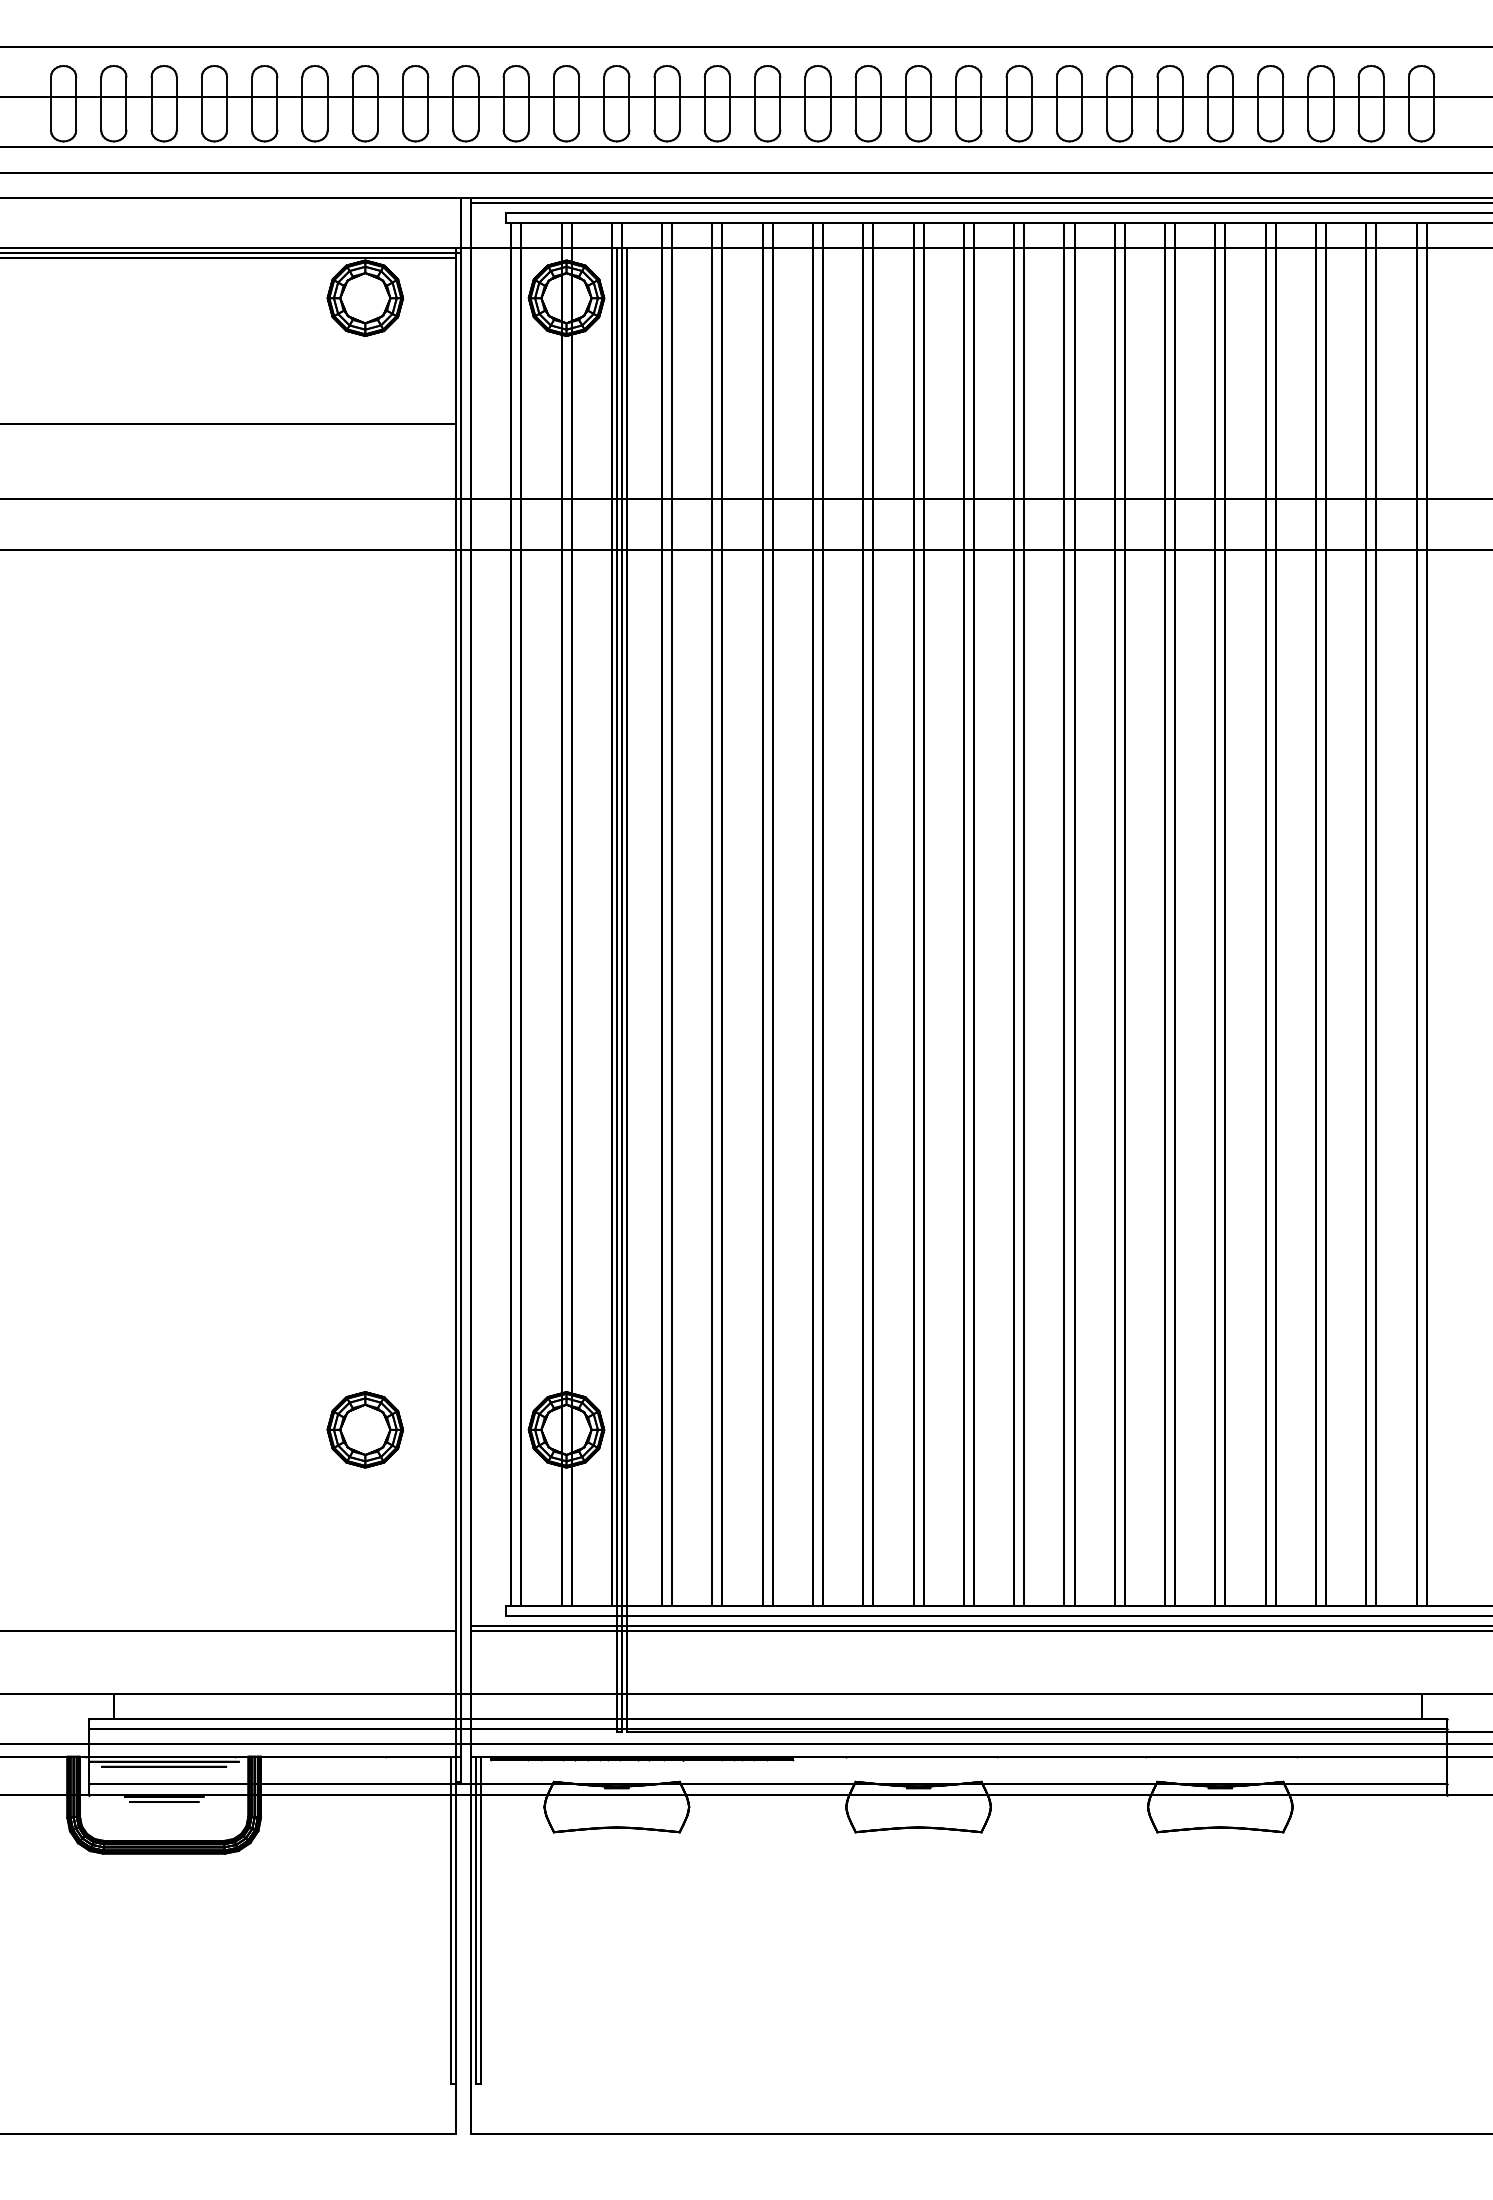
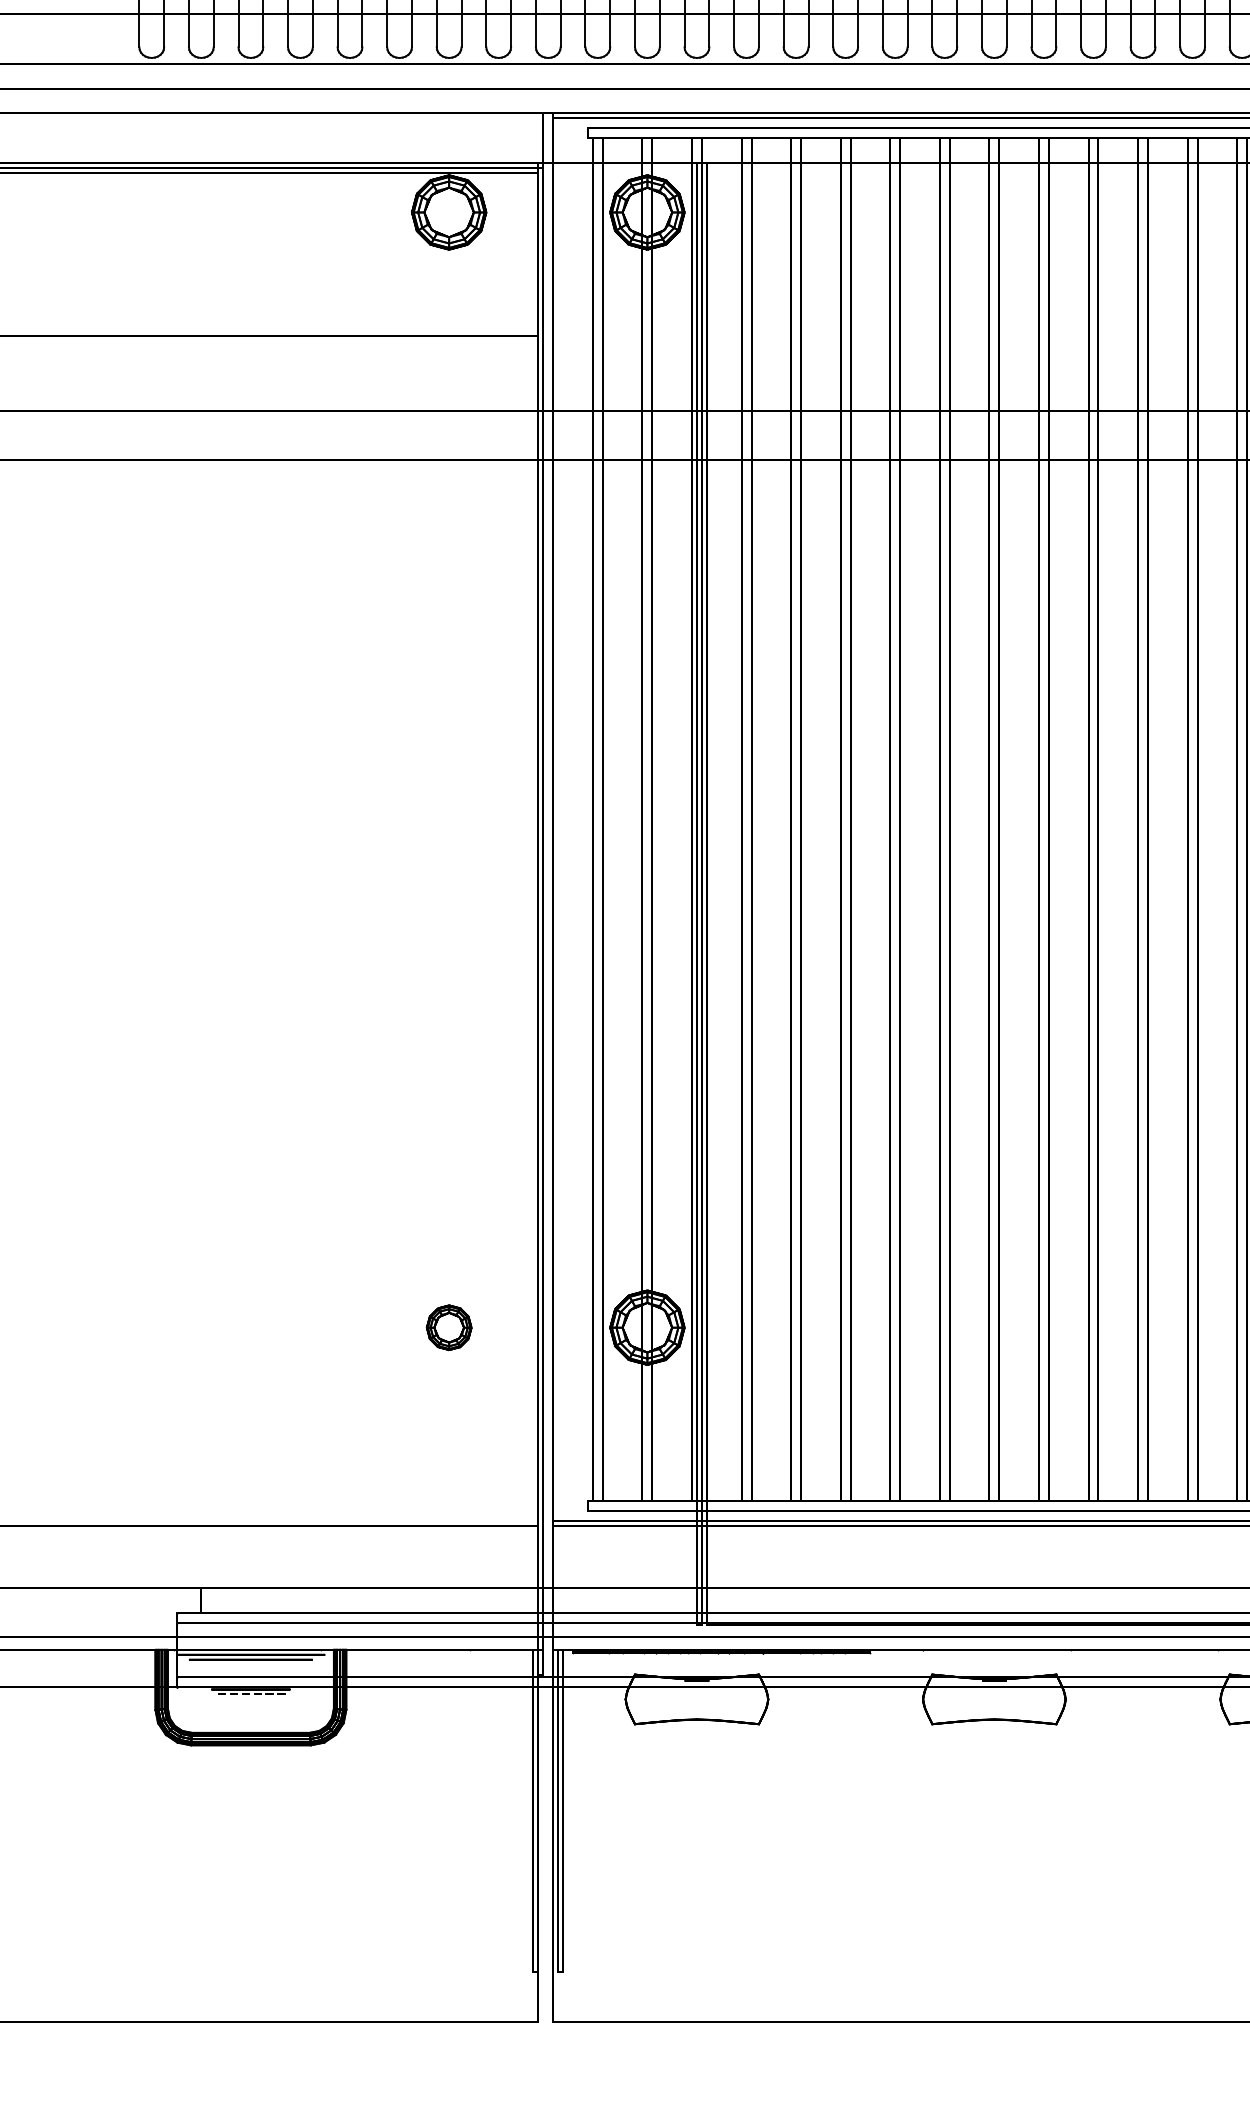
part: (365, 1429) -> (449, 1327), size x0.6
circle: (163, 1802) -> (250, 1694), solid -> dashed

